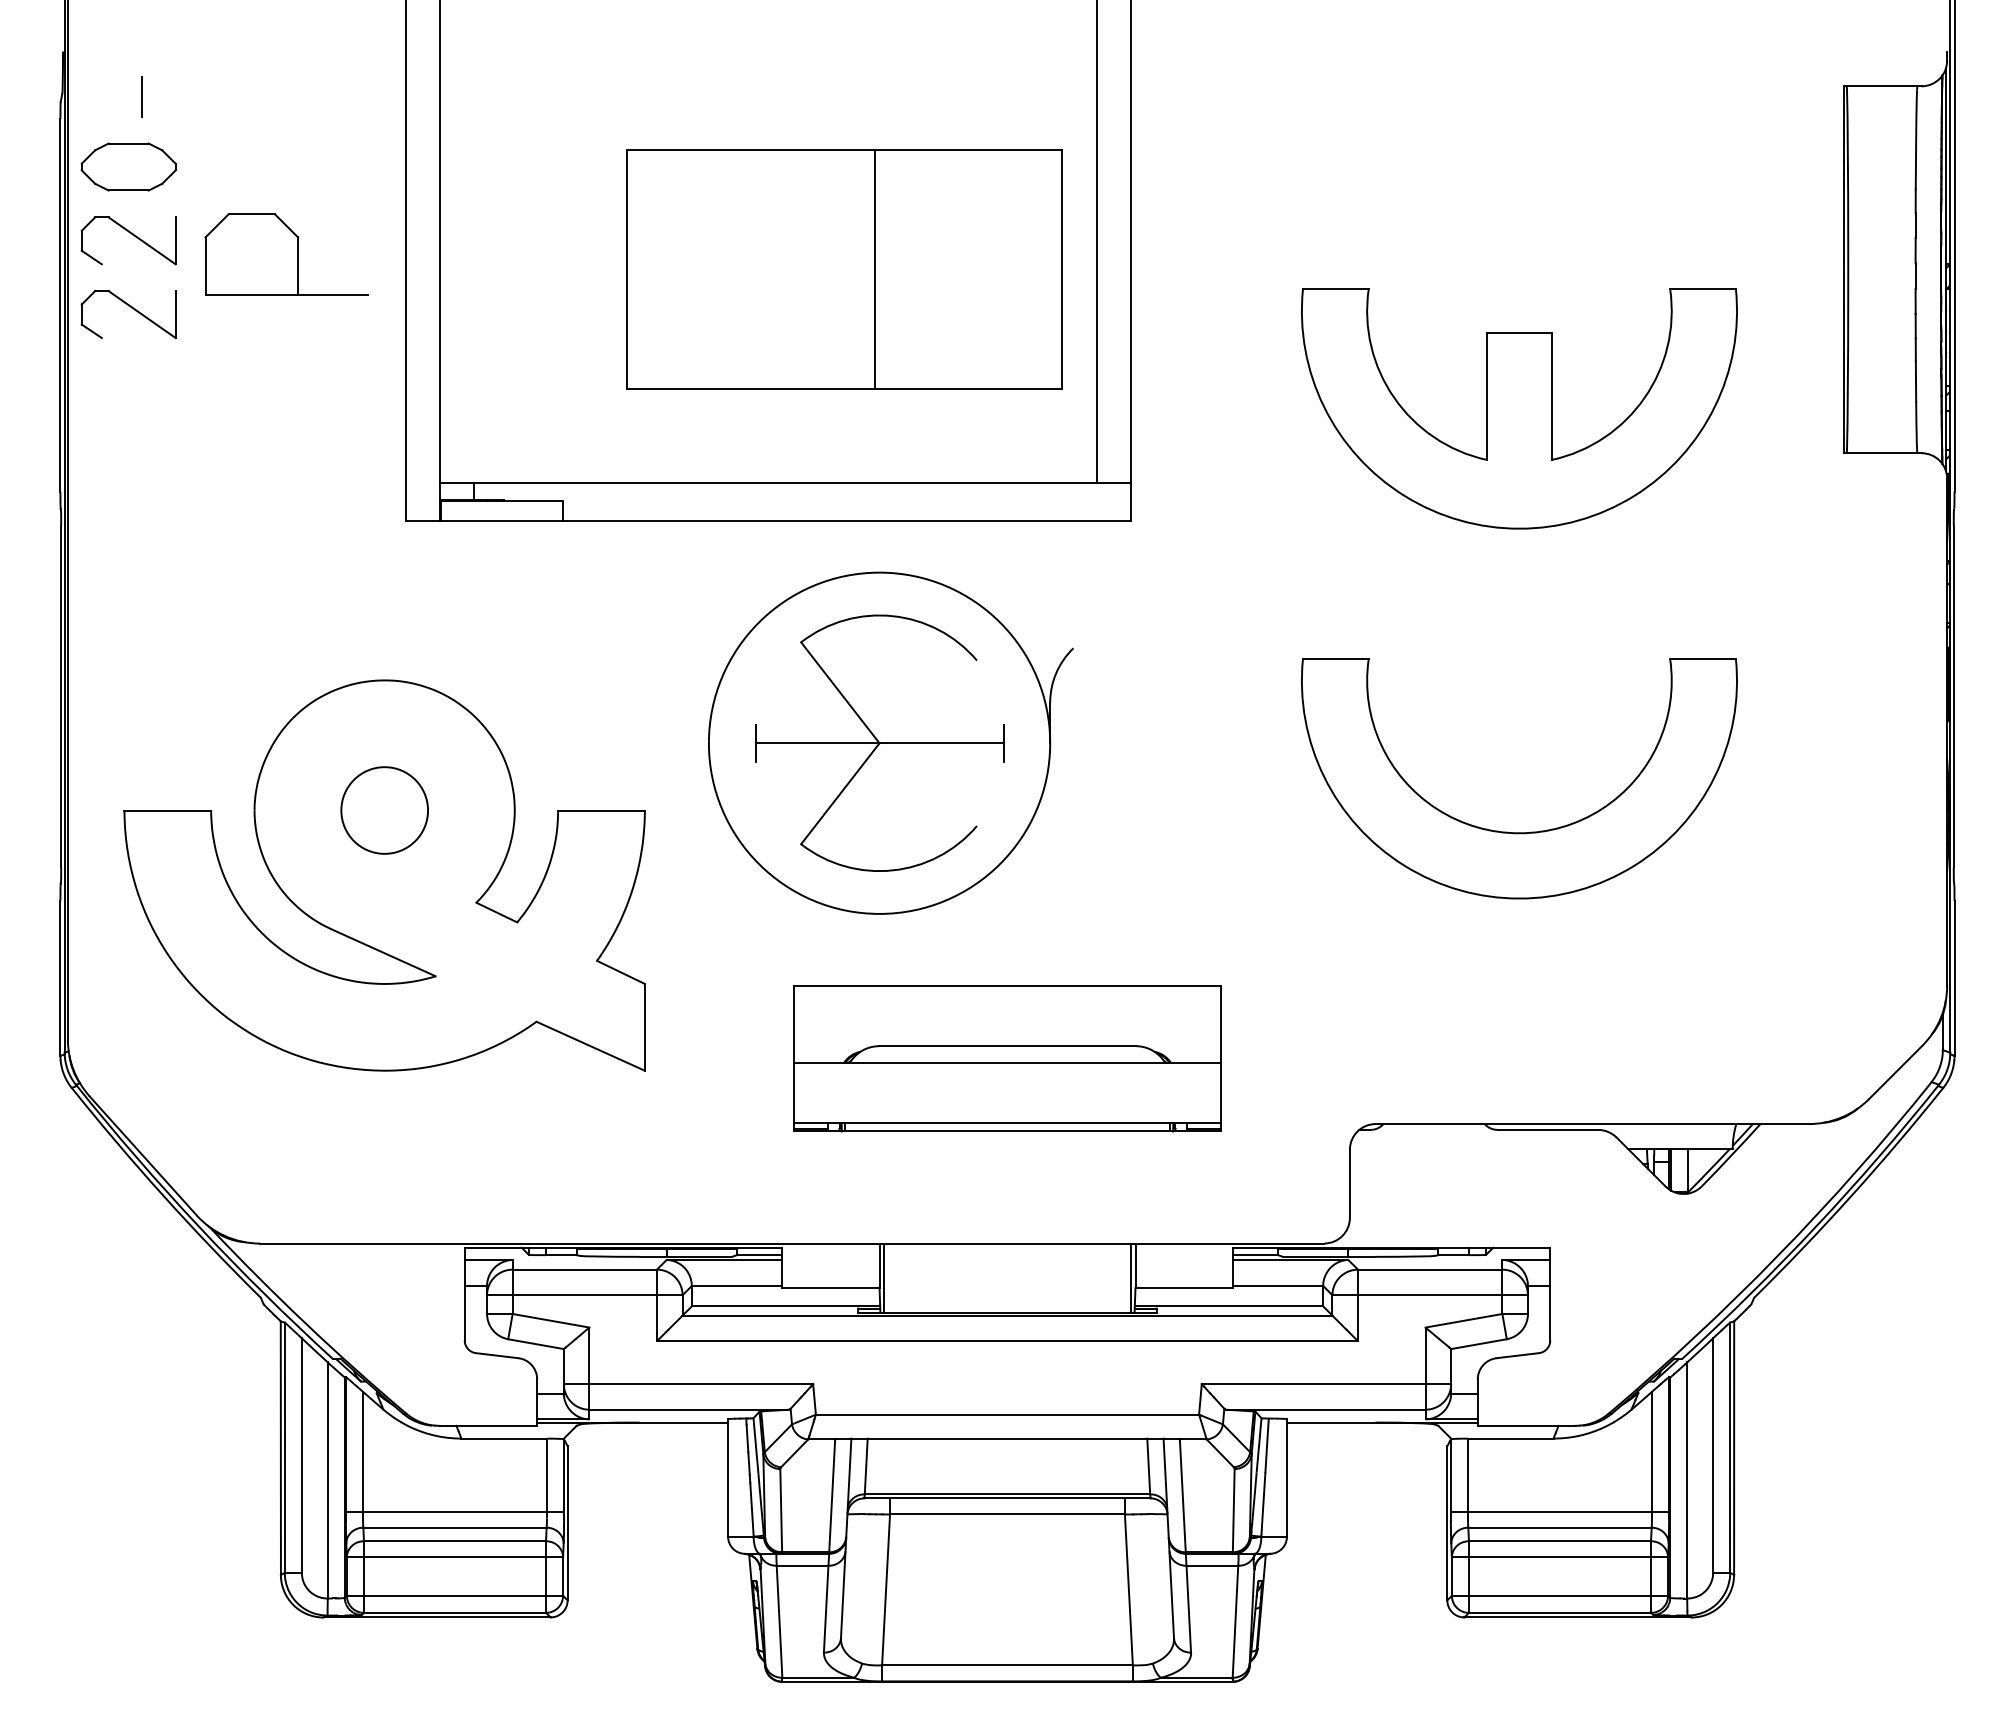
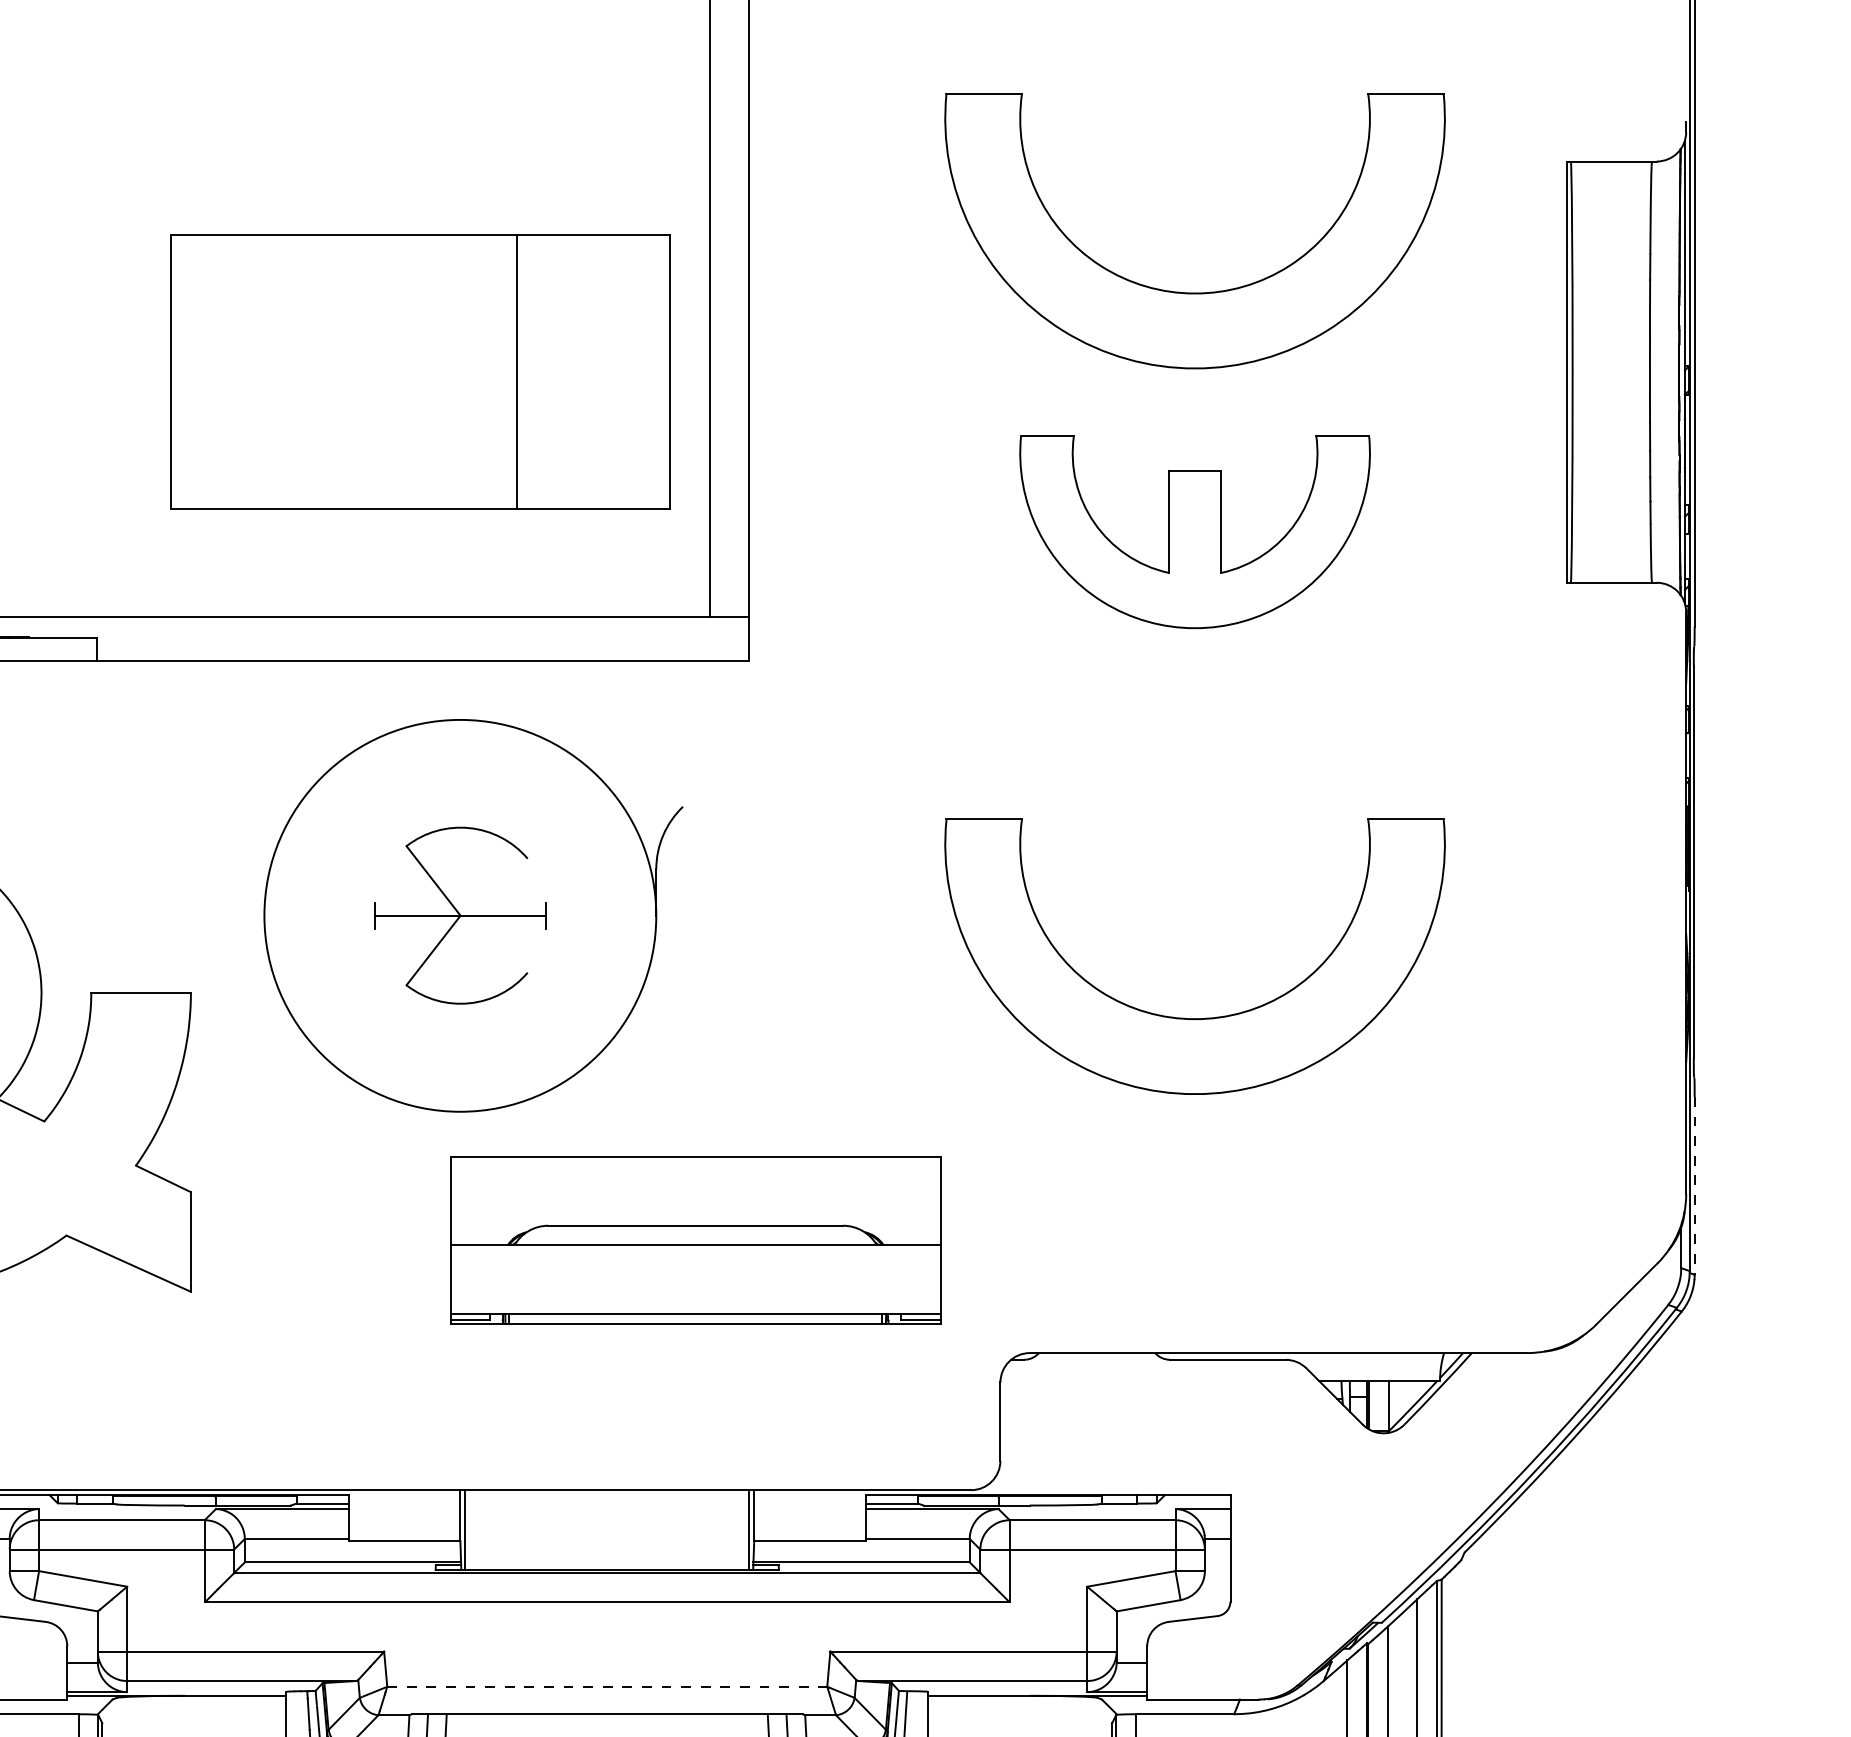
part: (1519, 200) -> (1195, 292), added
line: (874, 269) -> (516, 371), moved
part: (1519, 408) -> (1195, 531), size x0.7
part: (879, 742) -> (460, 914), size x0.6
line: (1954, 979) -> (1694, 1187), solid -> dashed
part: (1007, 1058) -> (695, 1239), moved
line: (1007, 1414) -> (607, 1686), solid -> dashed

